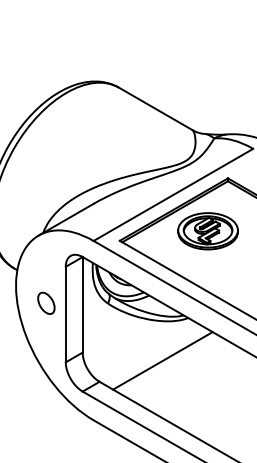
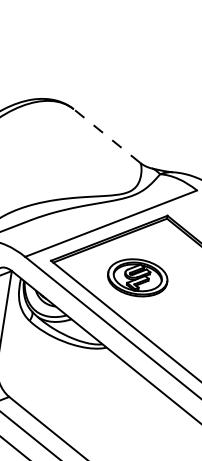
line: (155, 108) -> (106, 135), solid -> dashed
part: (207, 231) -> (137, 277), moved
line: (162, 360) -> (74, 385), removed

